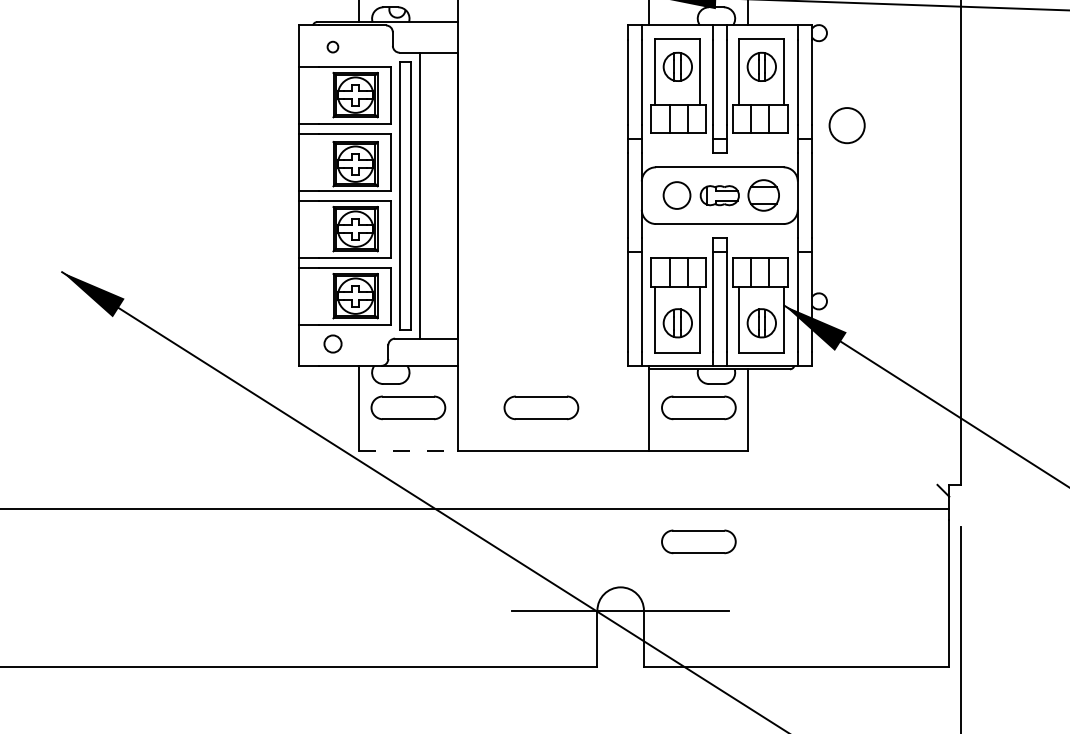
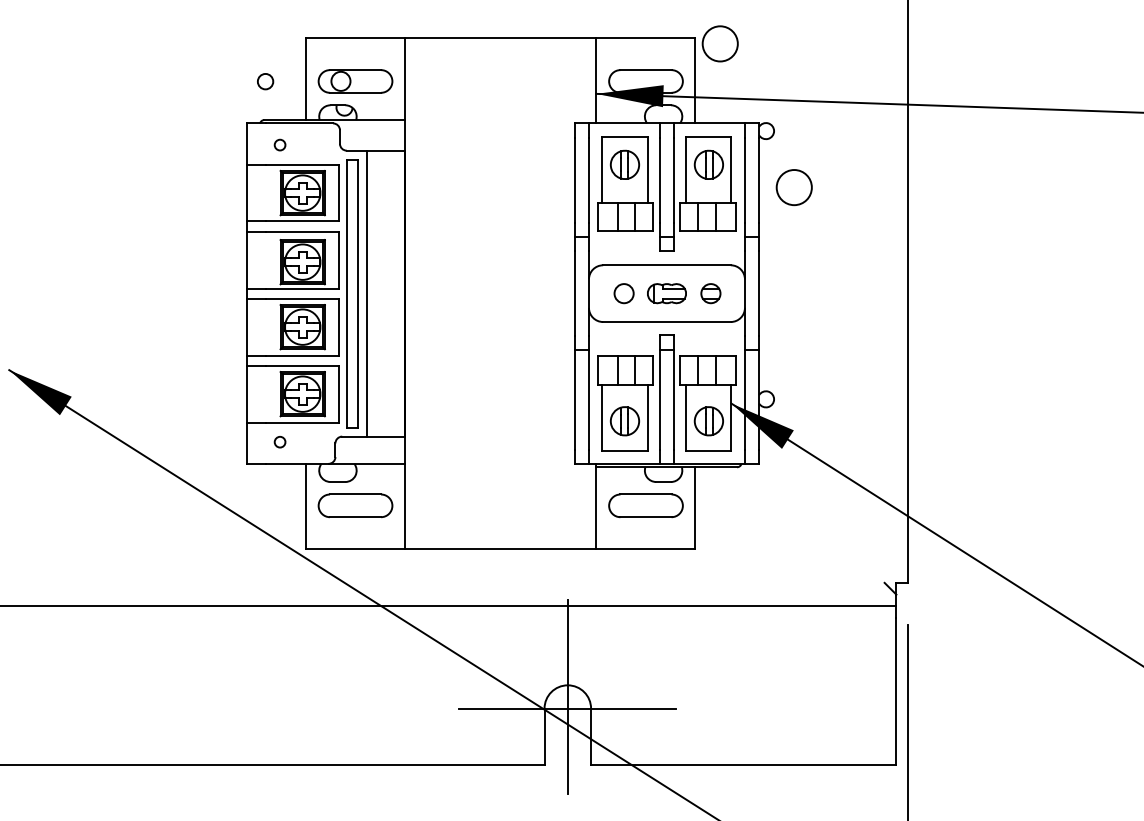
circle: (846, 125) -> (793, 187), moved
circle: (676, 195) -> (623, 293), size x0.71
part: (763, 195) -> (710, 293), size x0.62
circle: (332, 344) -> (279, 442), size x0.62
part: (541, 407) -> (488, 505), removed
line: (409, 450) -> (356, 548), dashed -> solid
part: (698, 541) -> (645, 639), removed
line: (620, 598) -> (567, 696), added

